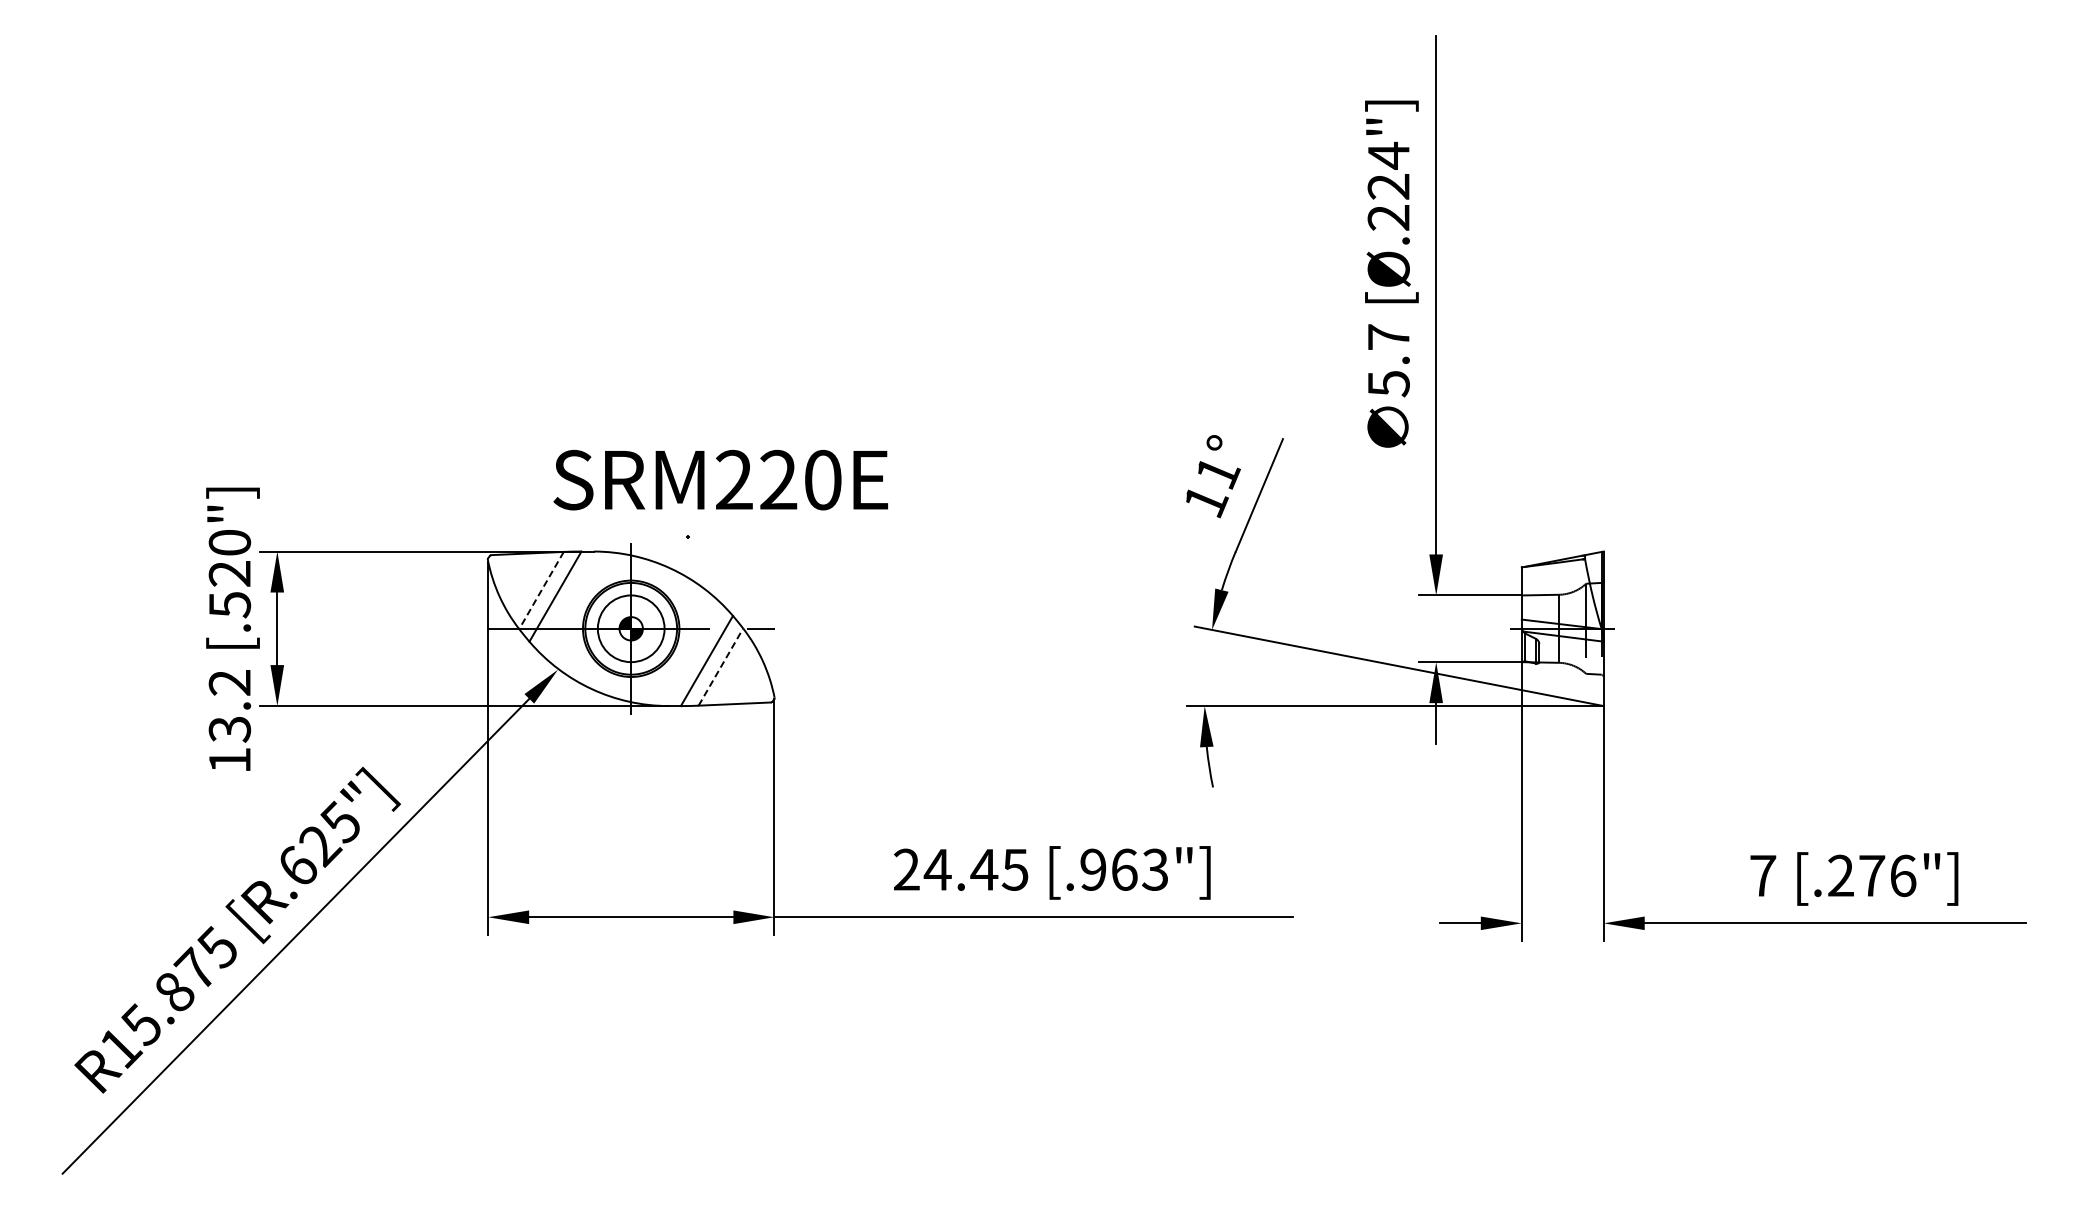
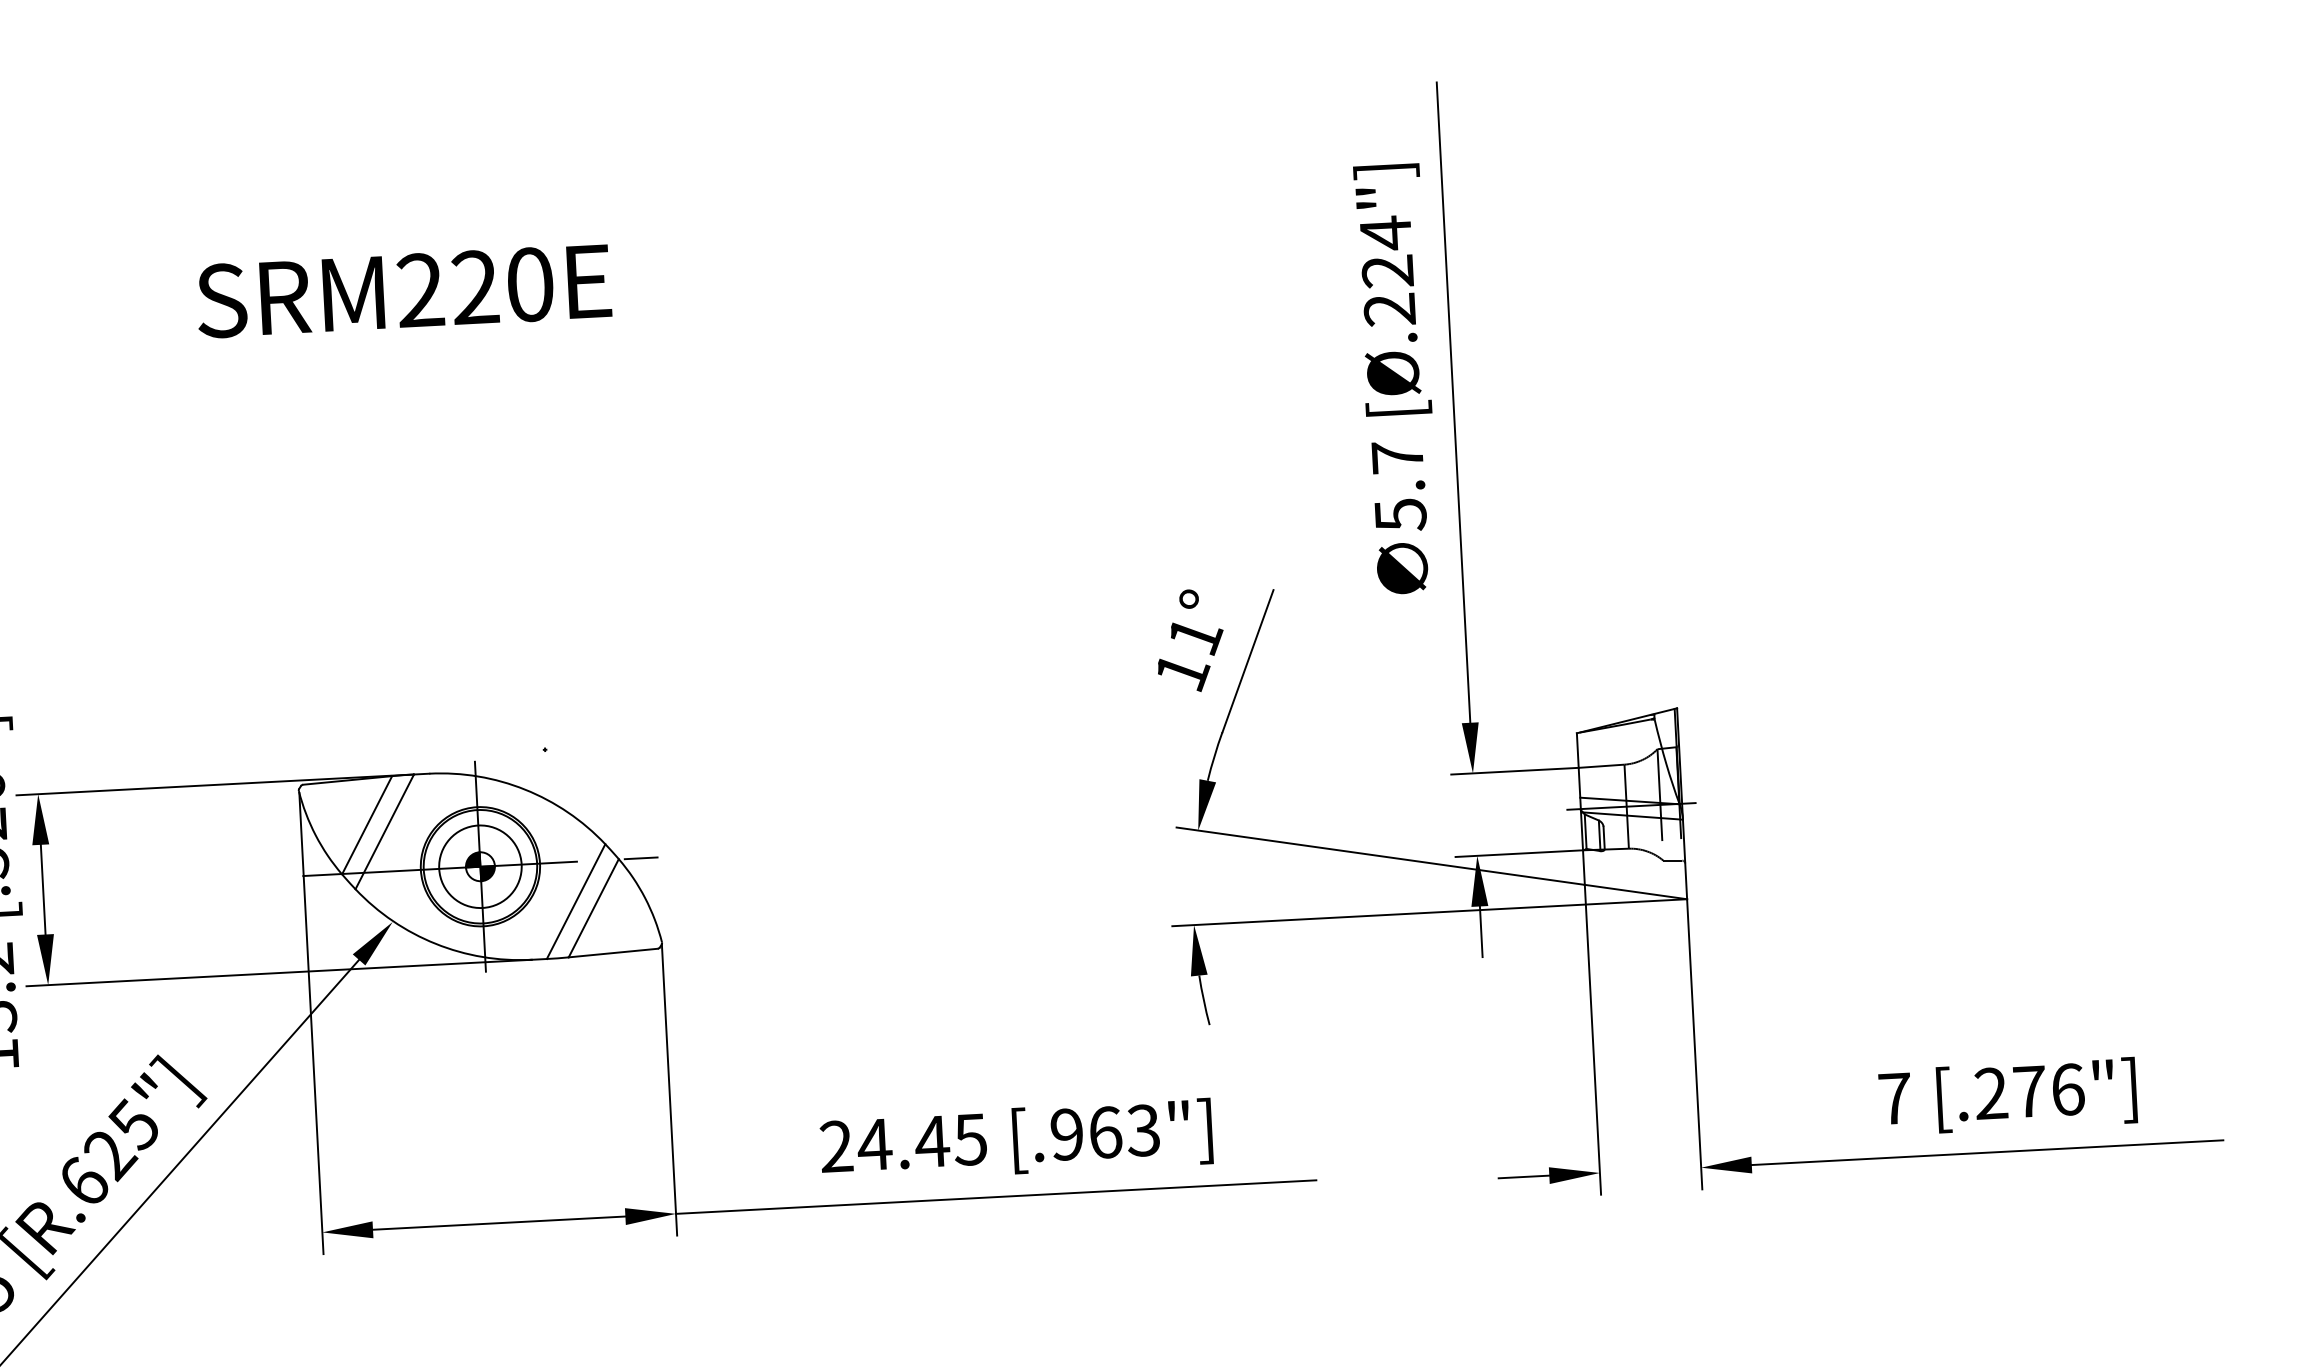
text: (720, 479) -> (403, 290), moved
line: (541, 590) -> (367, 825), dashed -> solid
line: (720, 667) -> (593, 908), dashed -> solid

